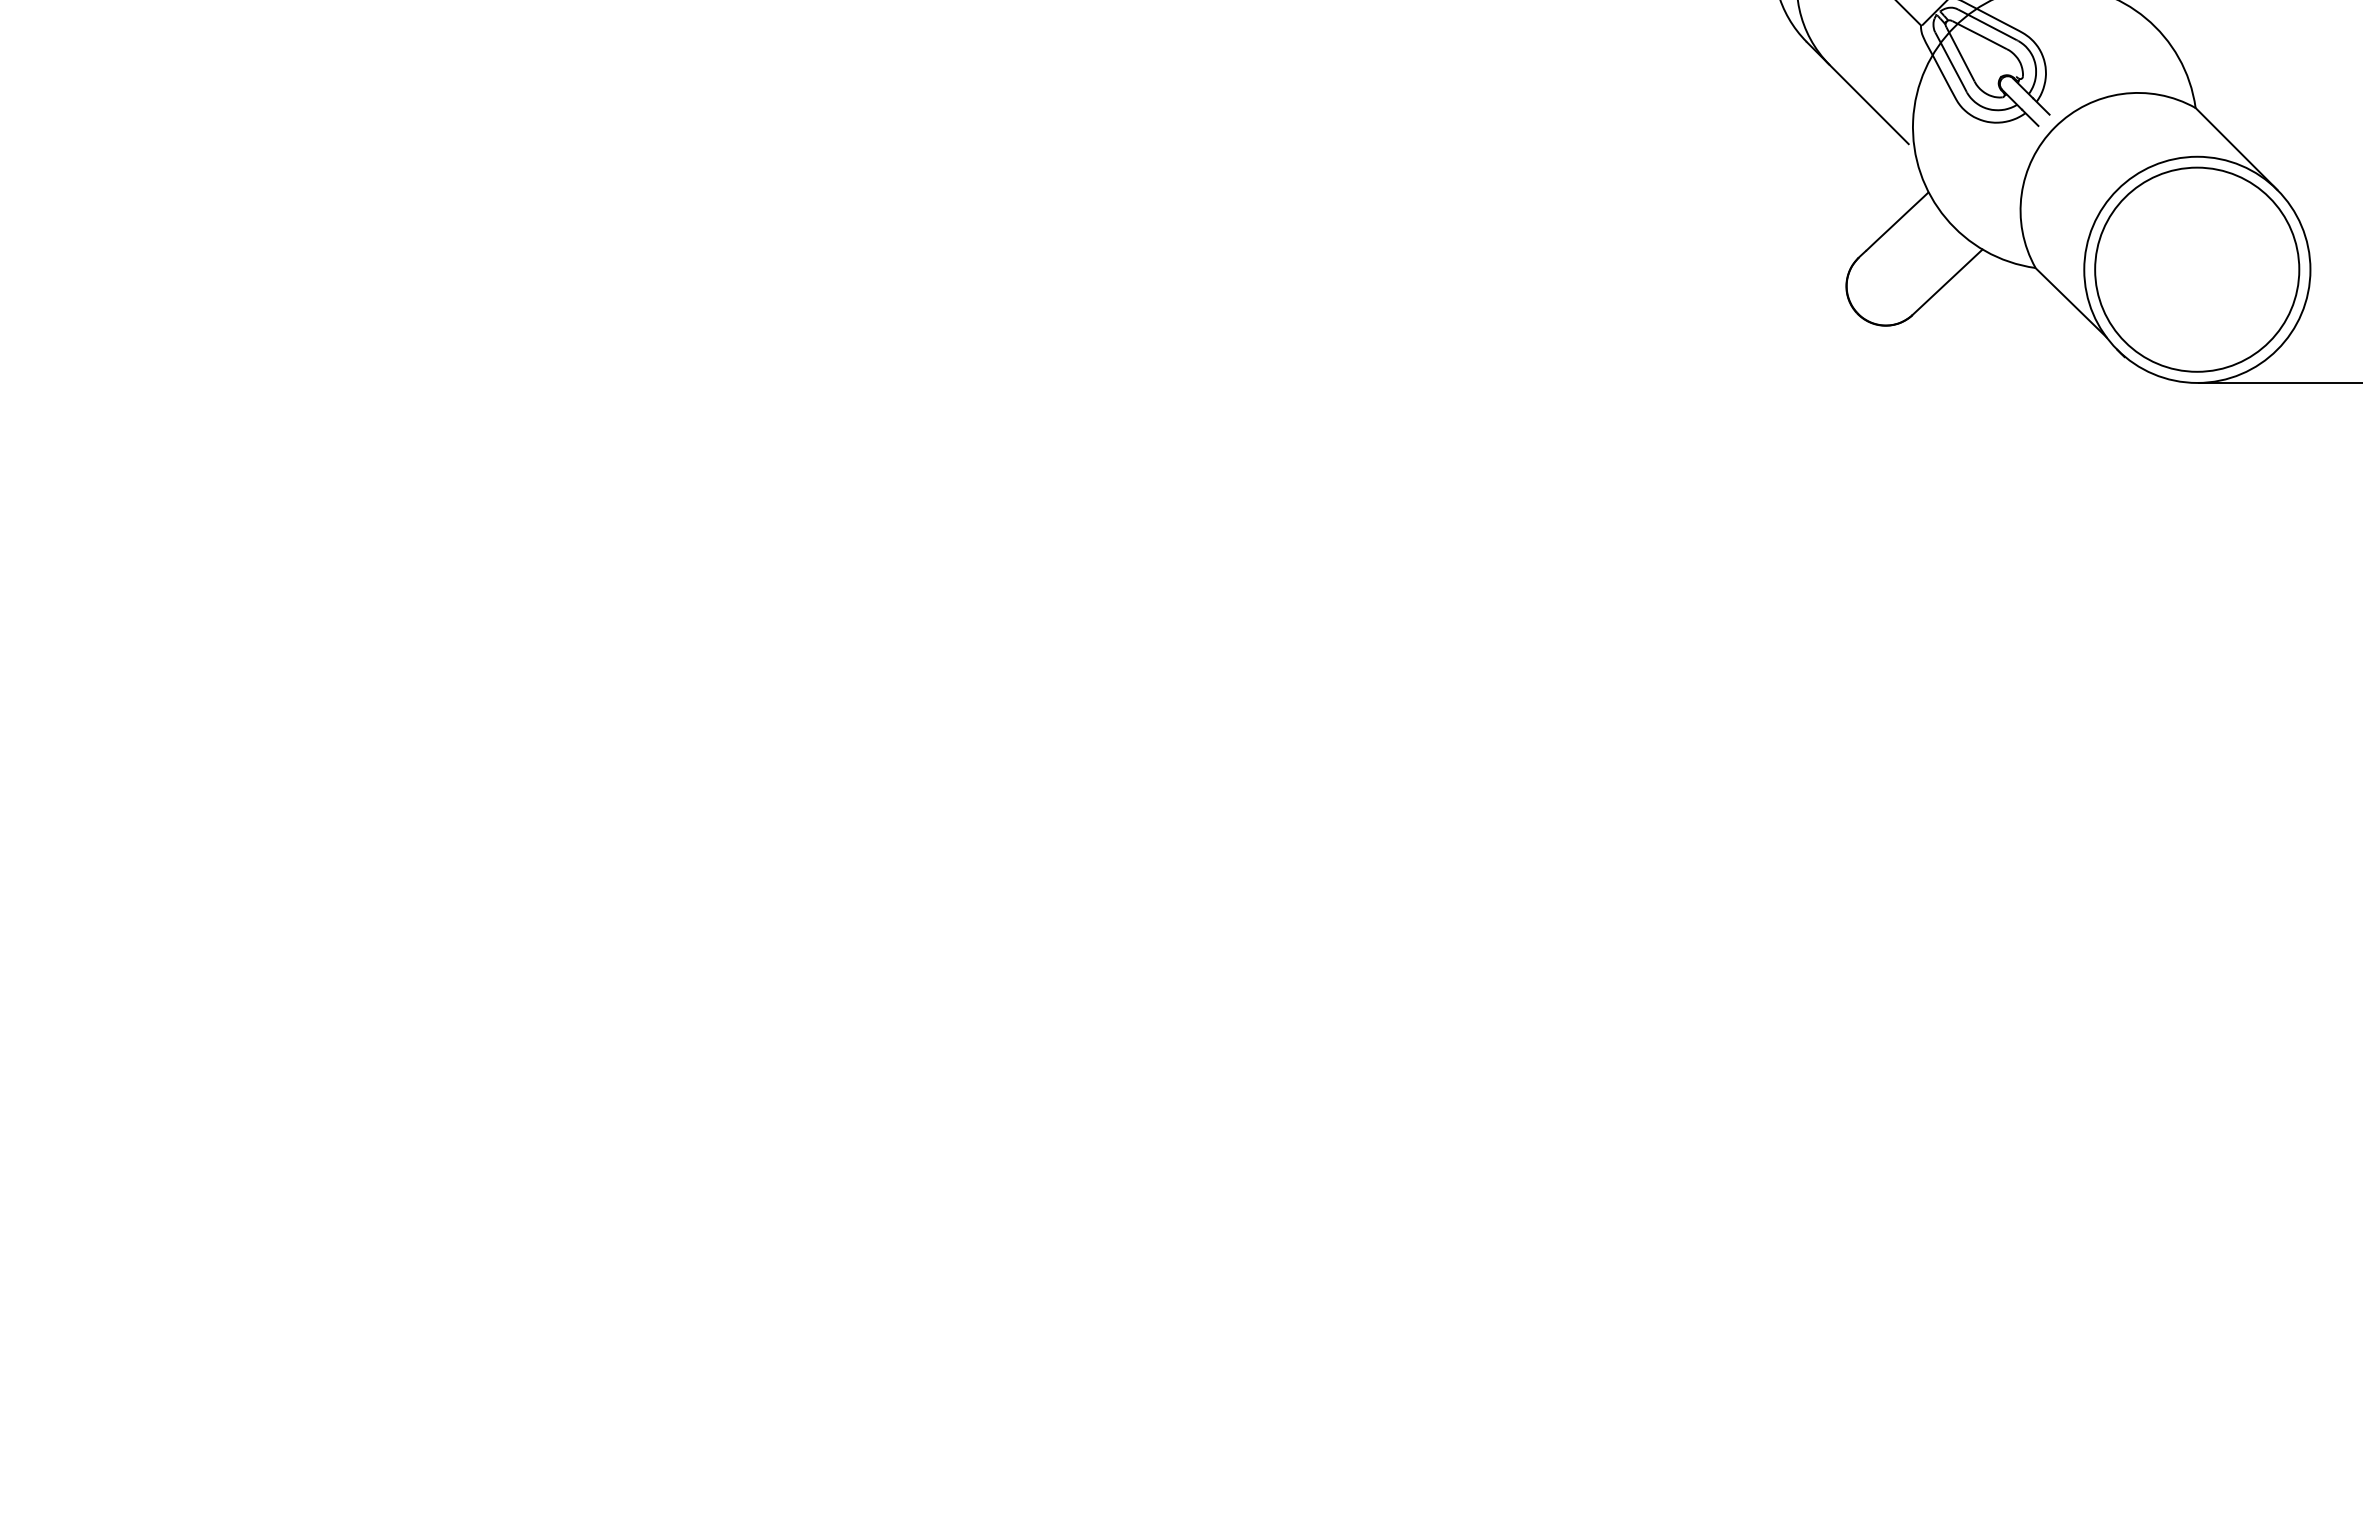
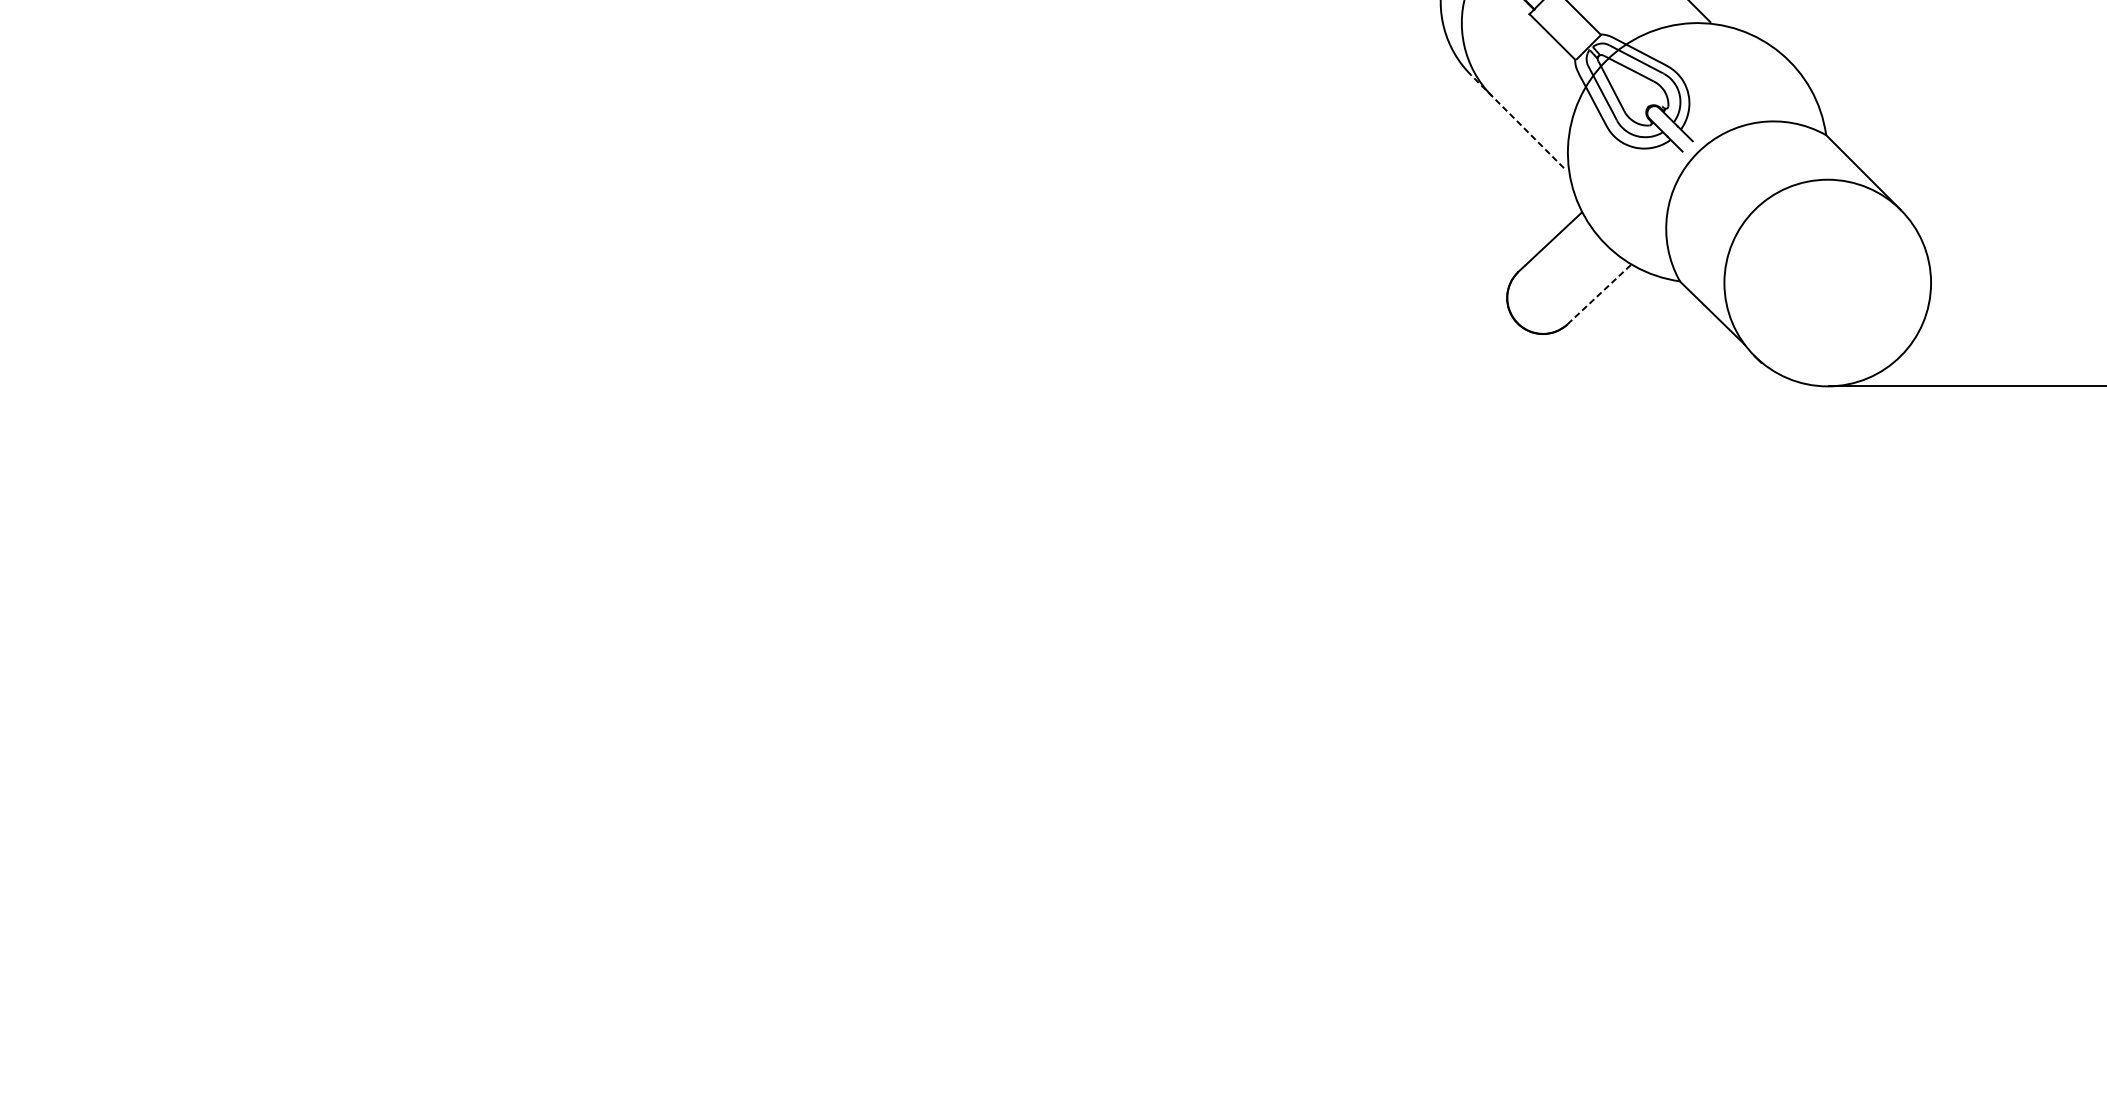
line: (1857, 92) -> (1517, 120), solid -> dashed
circle: (2197, 269) -> (1827, 282), removed
line: (1947, 282) -> (1599, 294), solid -> dashed

